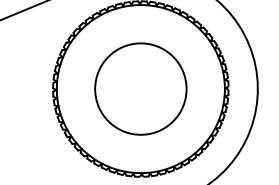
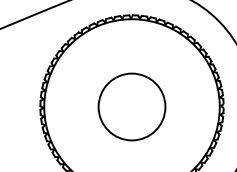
circle: (140, 88) -> (131, 106), size x0.7

